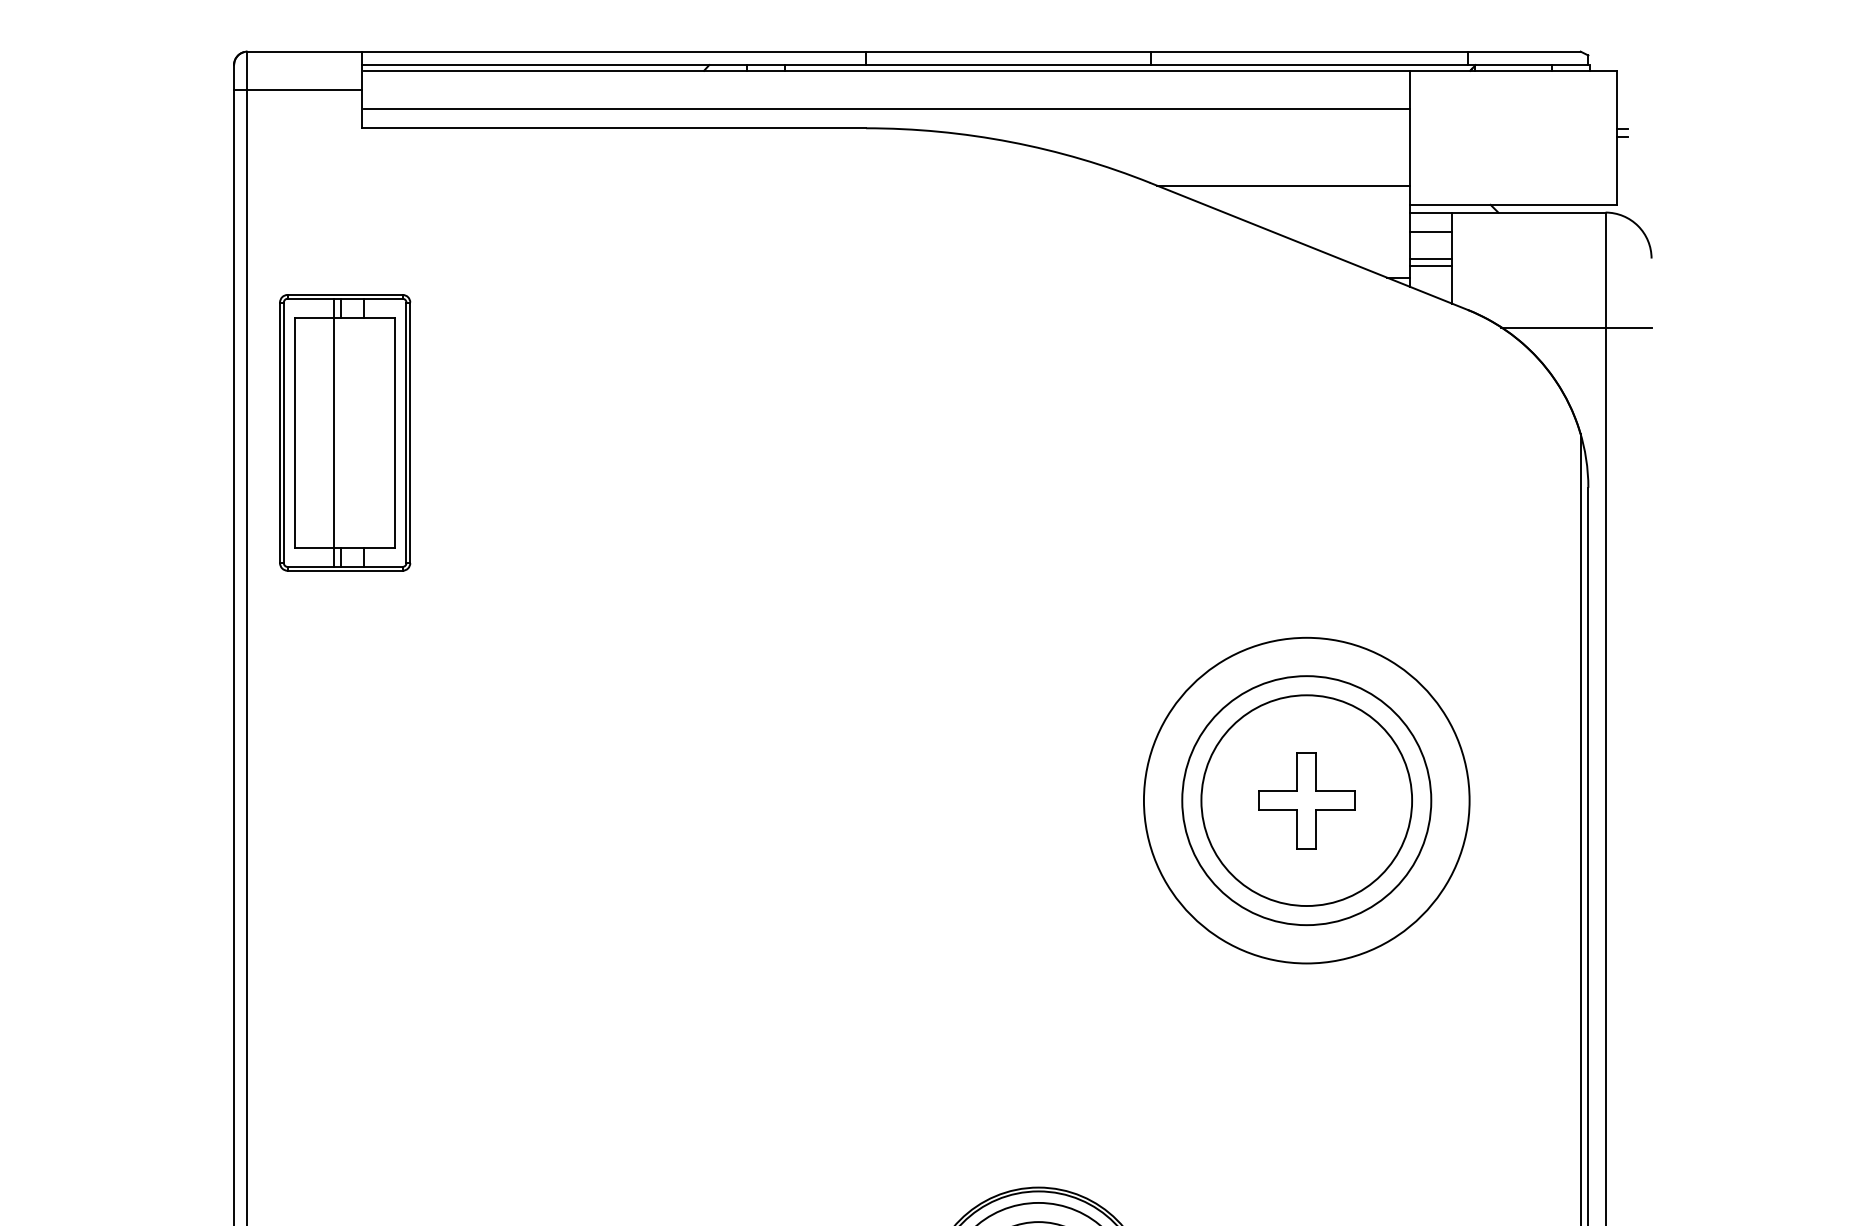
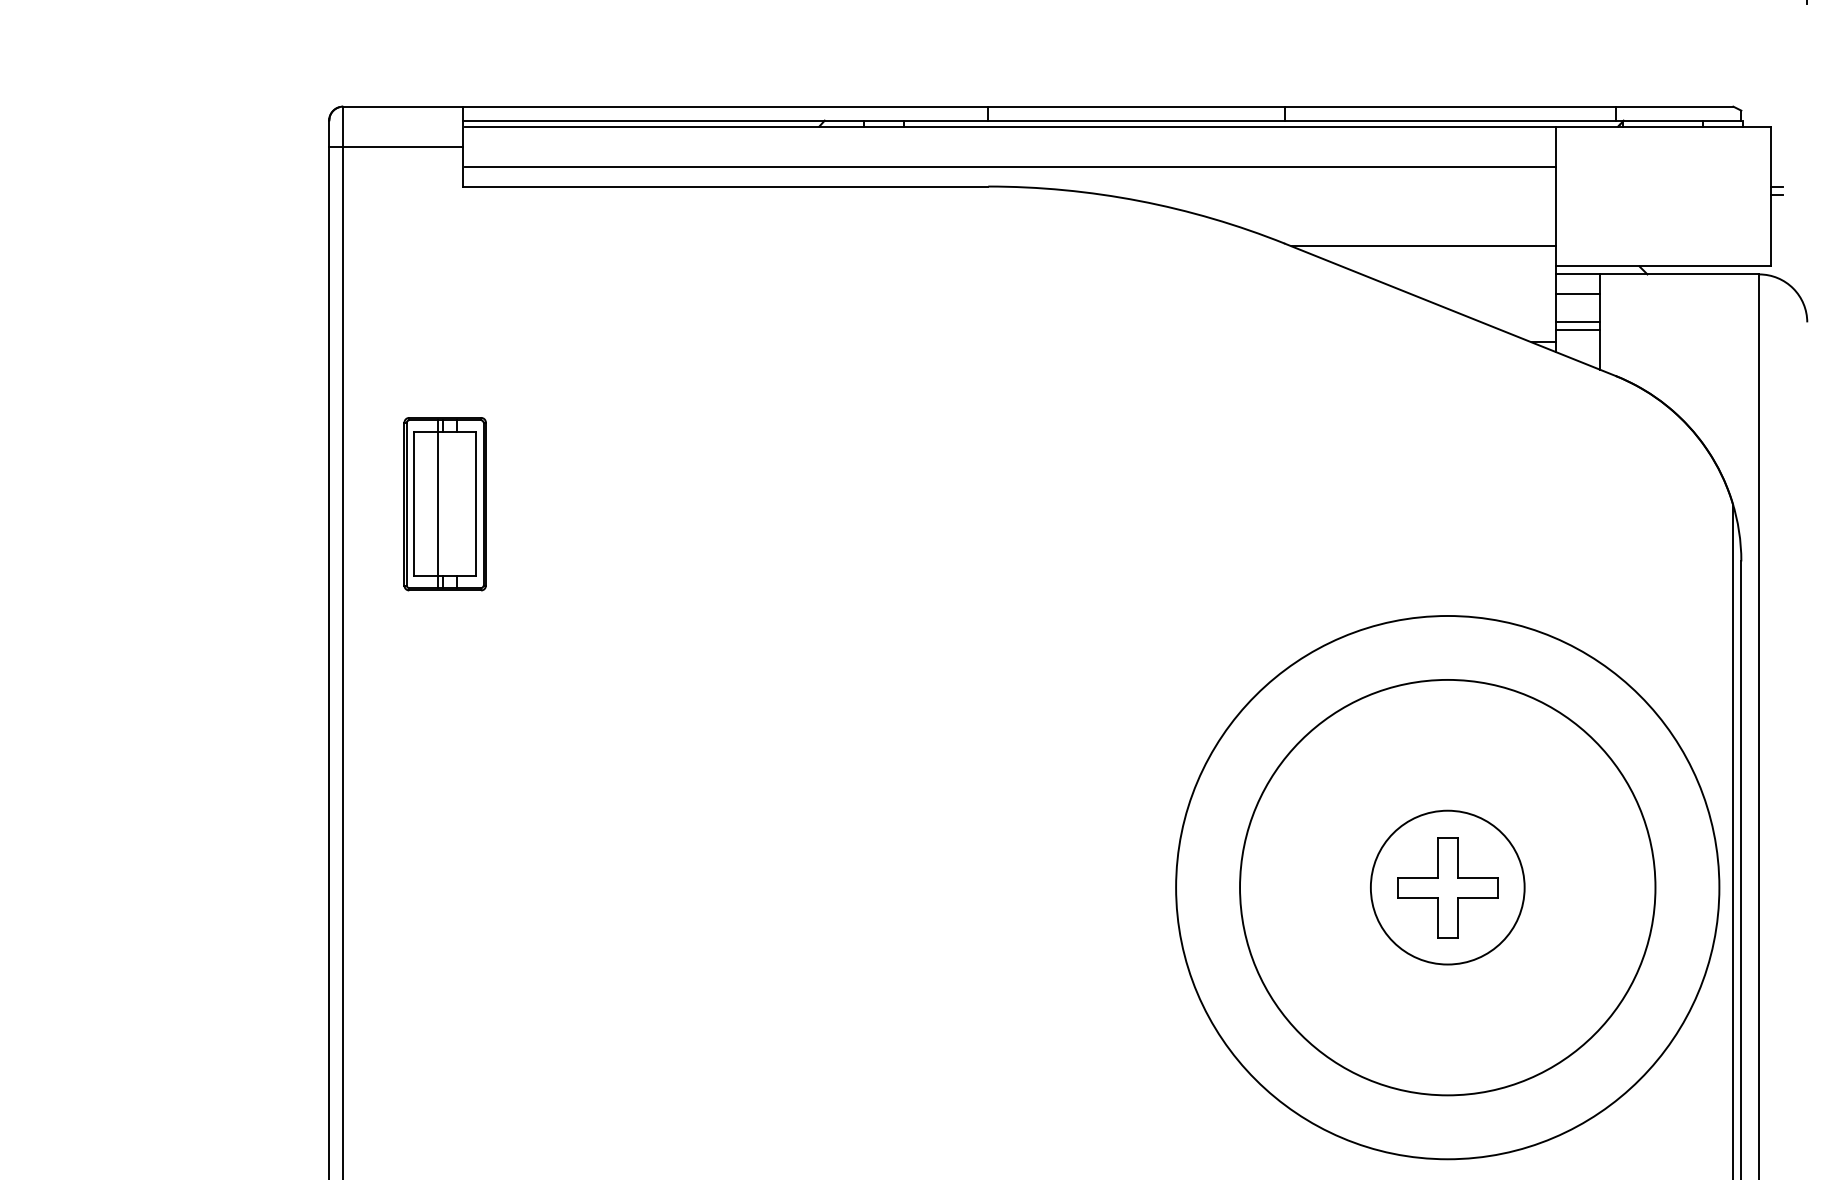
line: (1576, 327) -> (1728, 394), removed
part: (345, 432) -> (445, 503), size x0.6
circle: (1306, 800) -> (1447, 887), size x0.7
circle: (1306, 800) -> (1447, 887), size x1.6
circle: (1306, 800) -> (1447, 887), size x1.6

